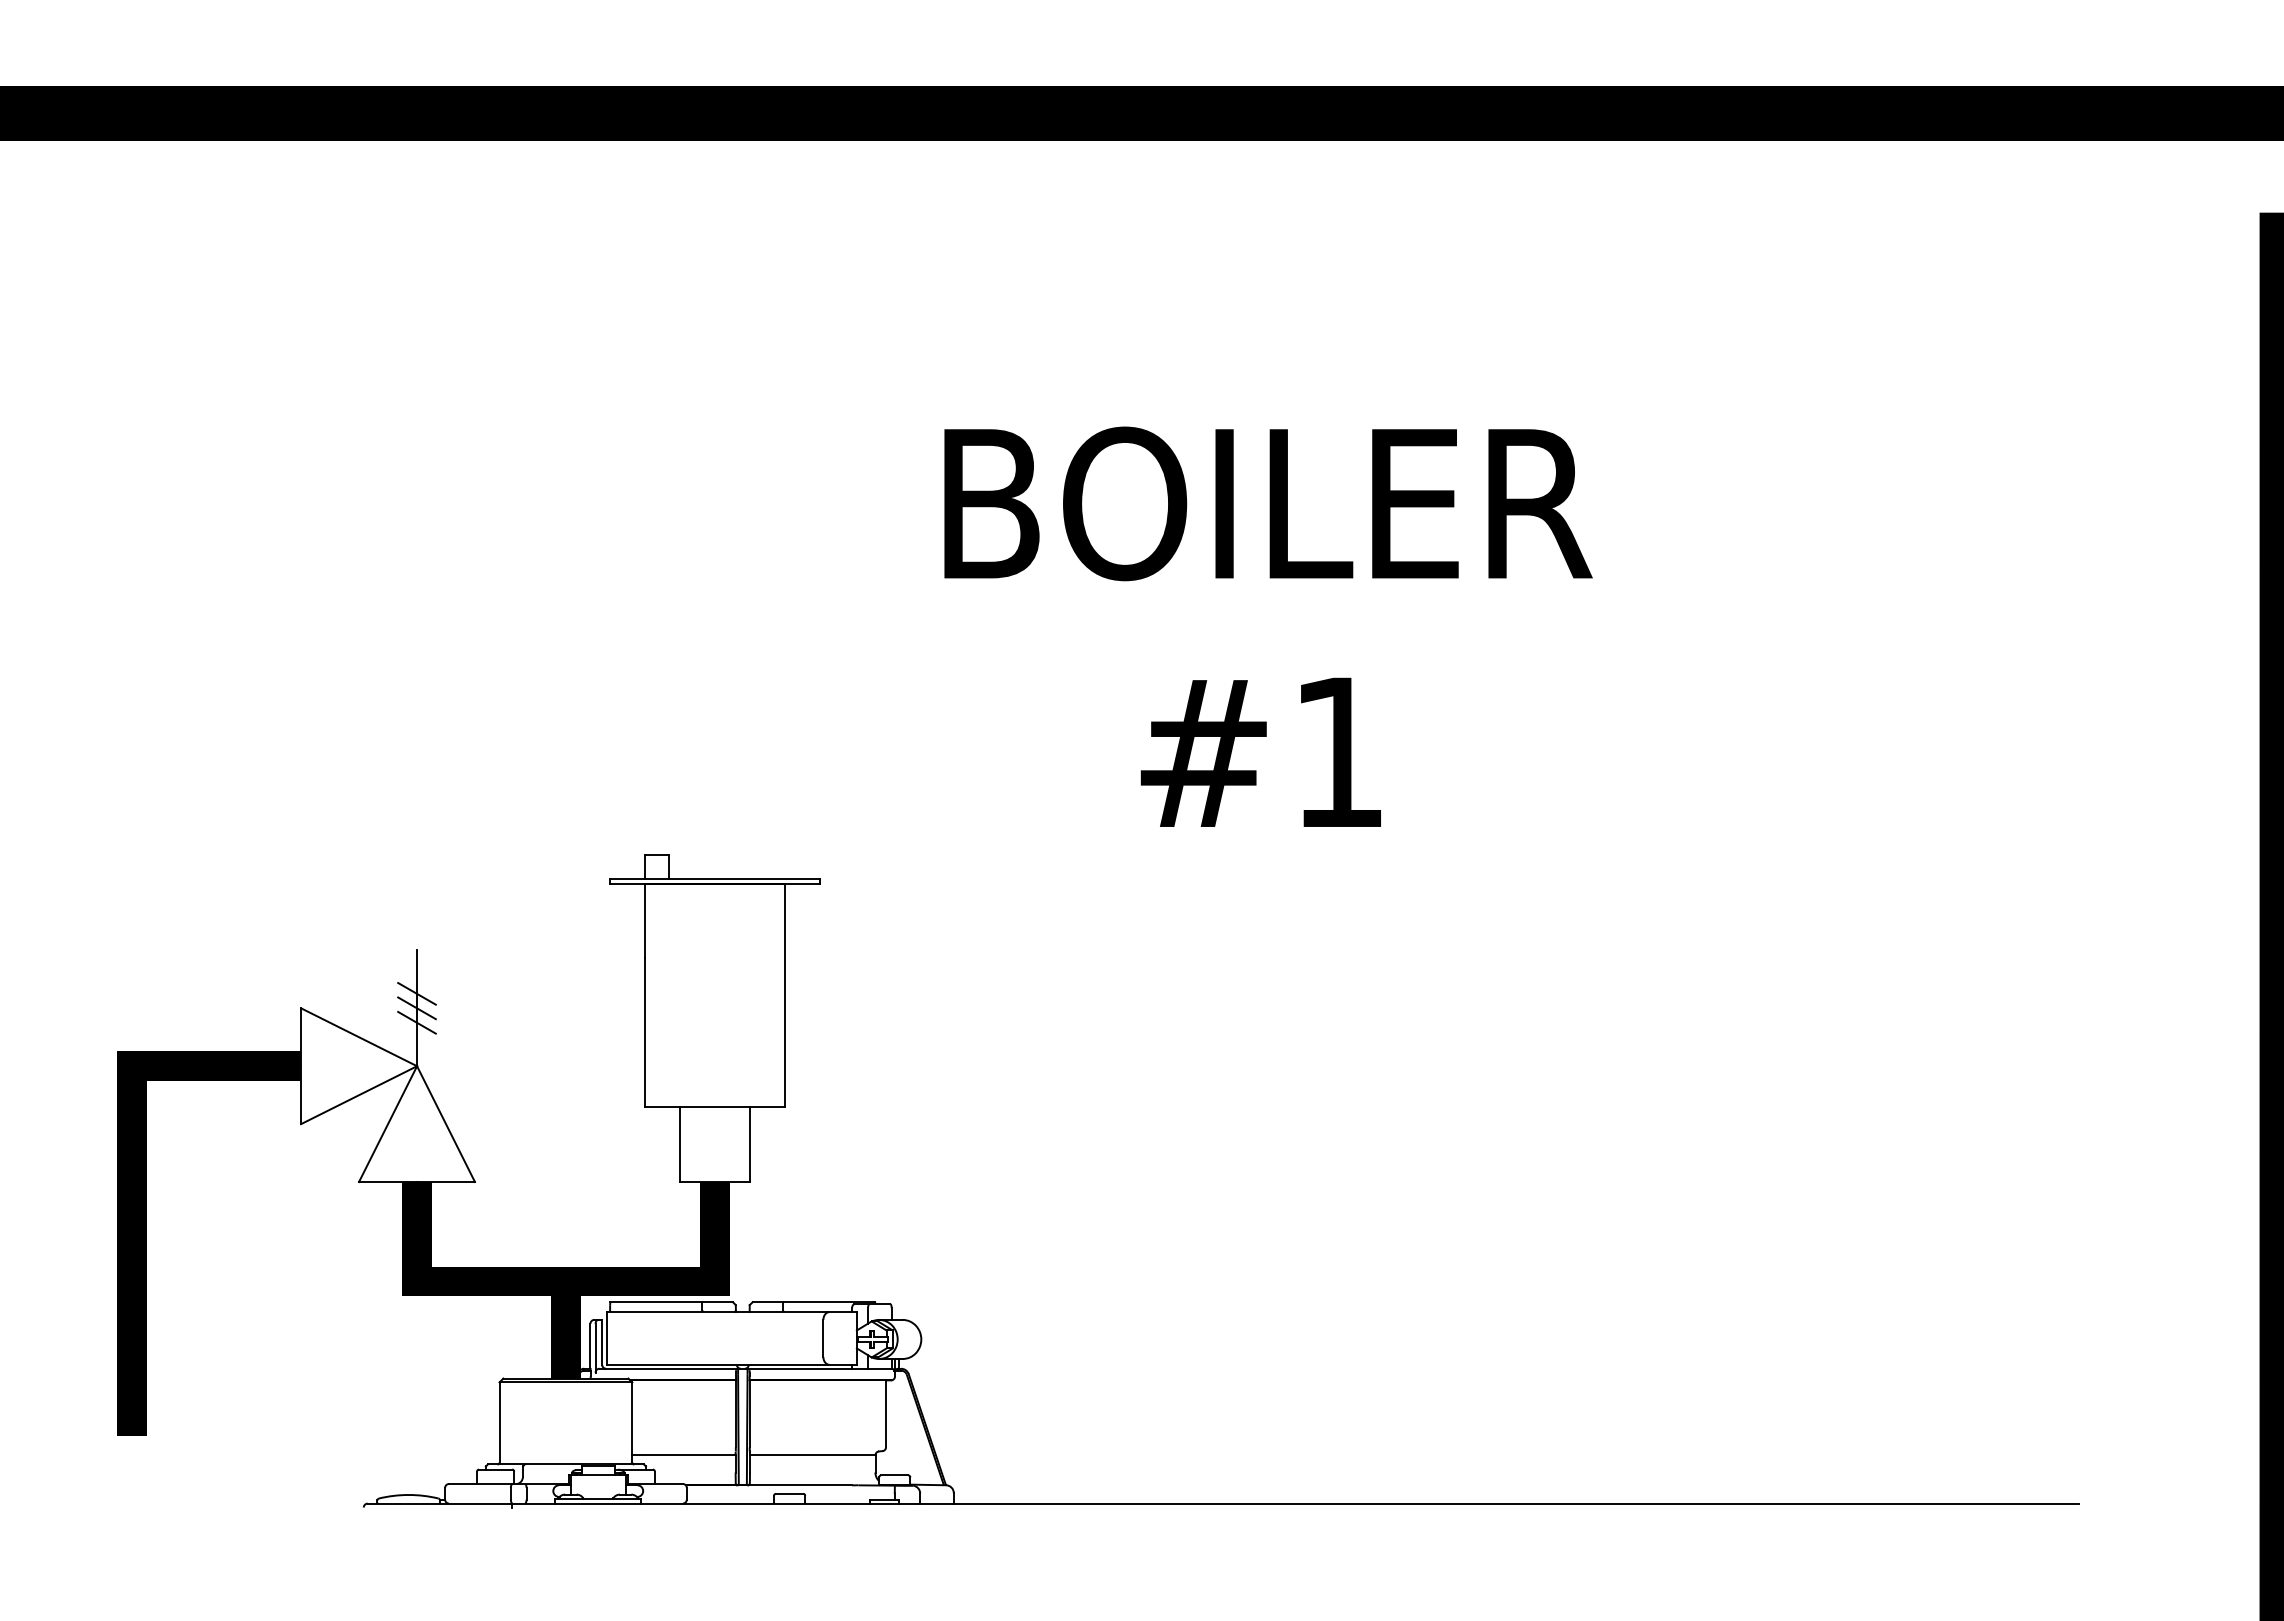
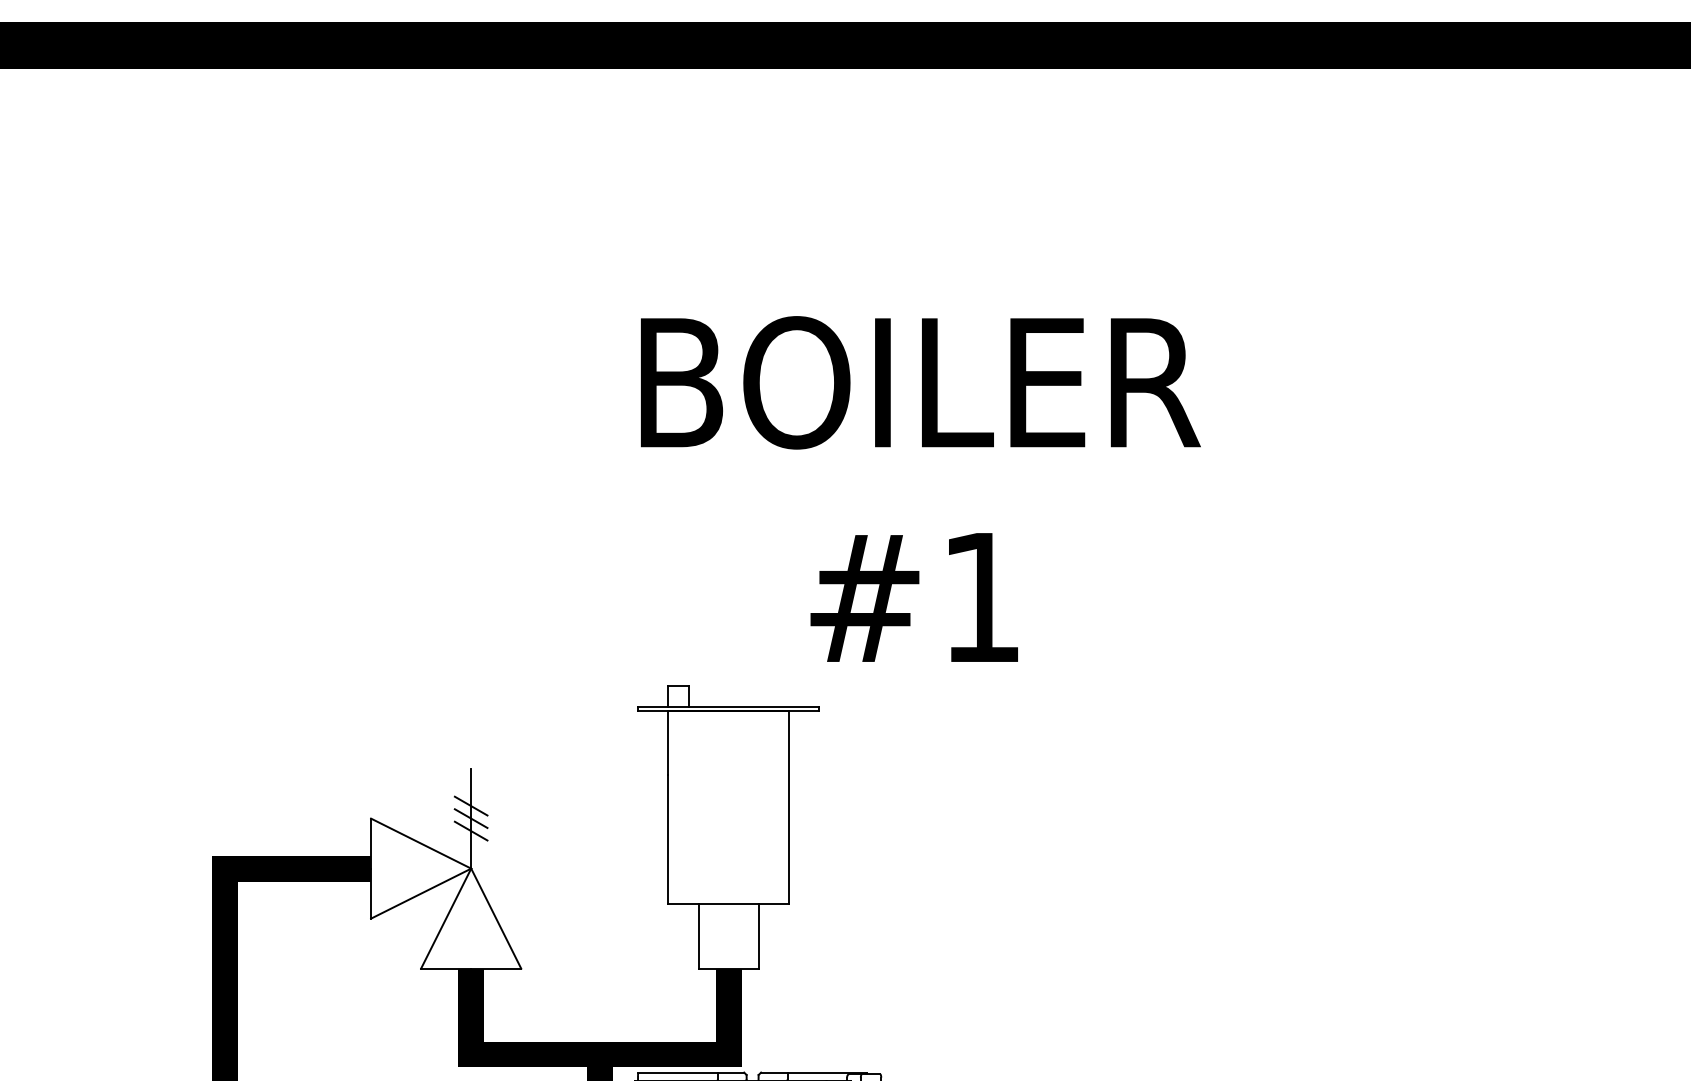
text: (1268, 626) -> (920, 488), moved

